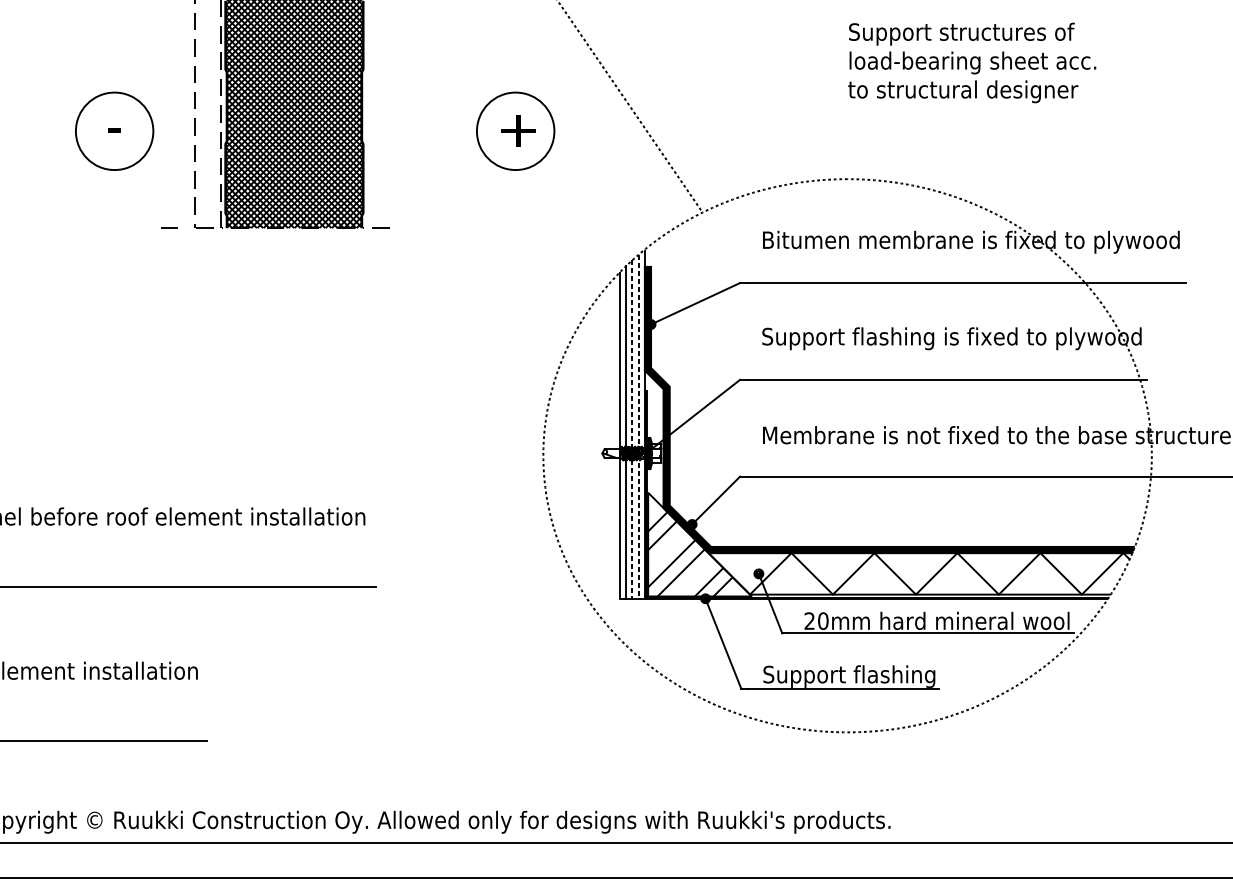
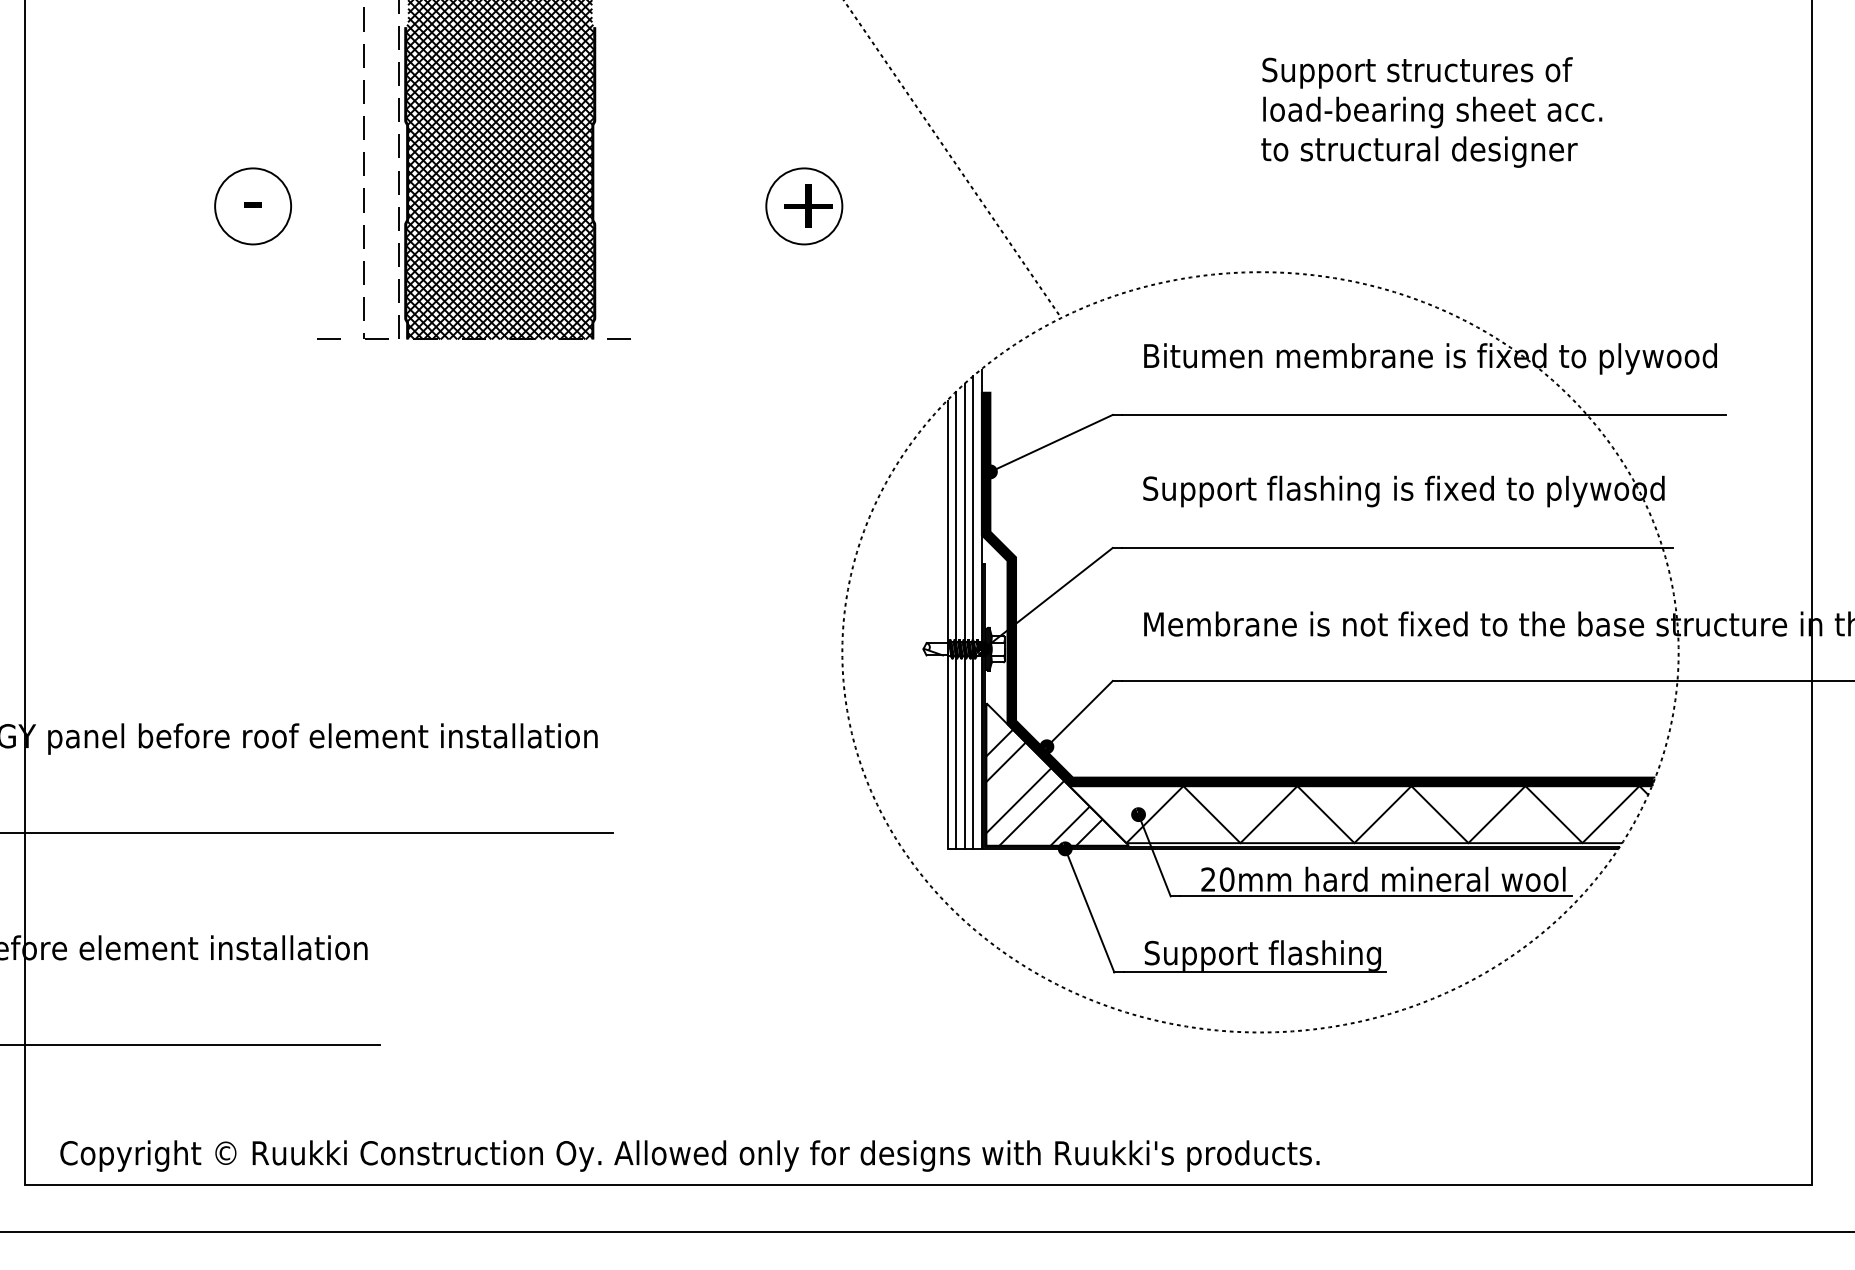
circle: (114, 131) -> (253, 206), size x0.71
circle: (515, 131) -> (804, 206), size x0.71
line: (638, 426) -> (973, 612), dashed -> solid
line: (632, 429) -> (964, 616), dashed -> solid

